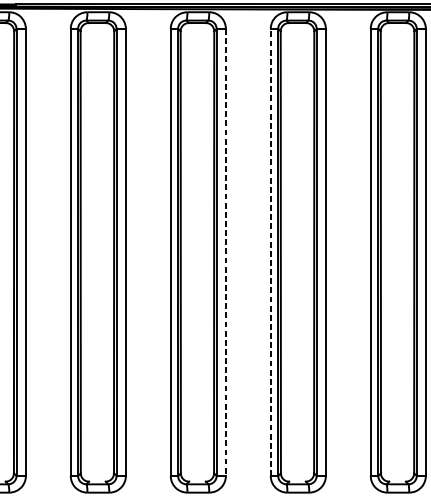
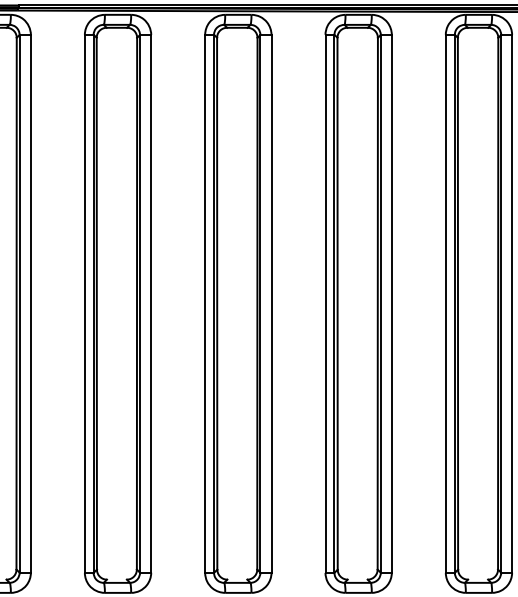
line: (225, 252) -> (271, 303), dashed -> solid
line: (270, 252) -> (325, 303), dashed -> solid

